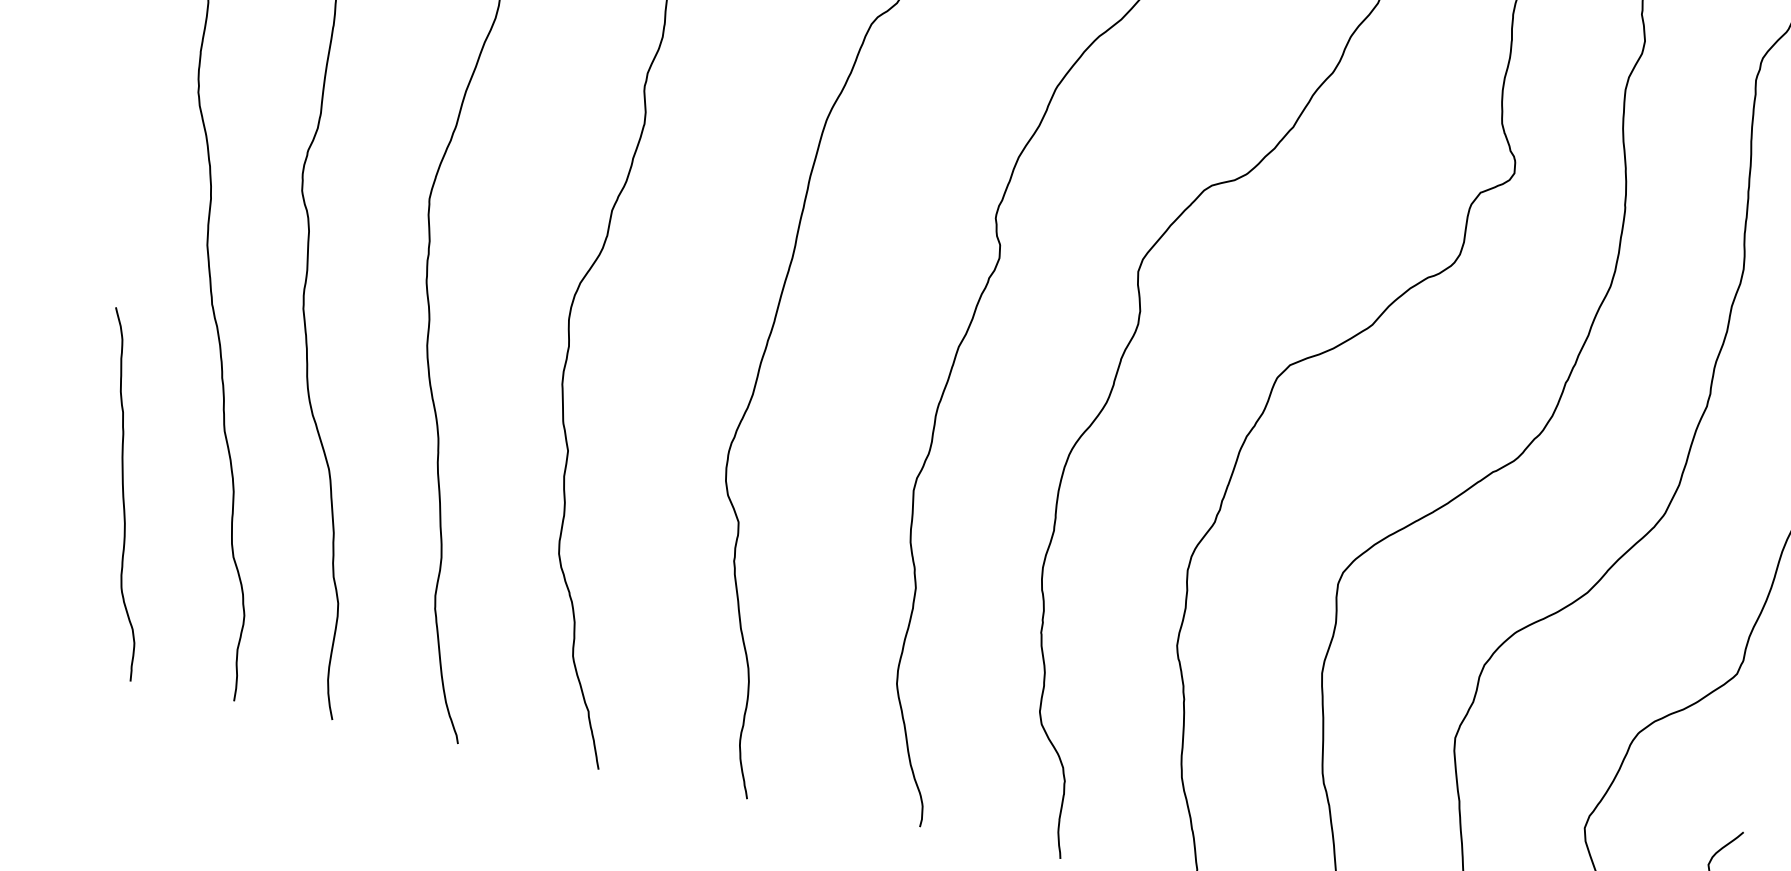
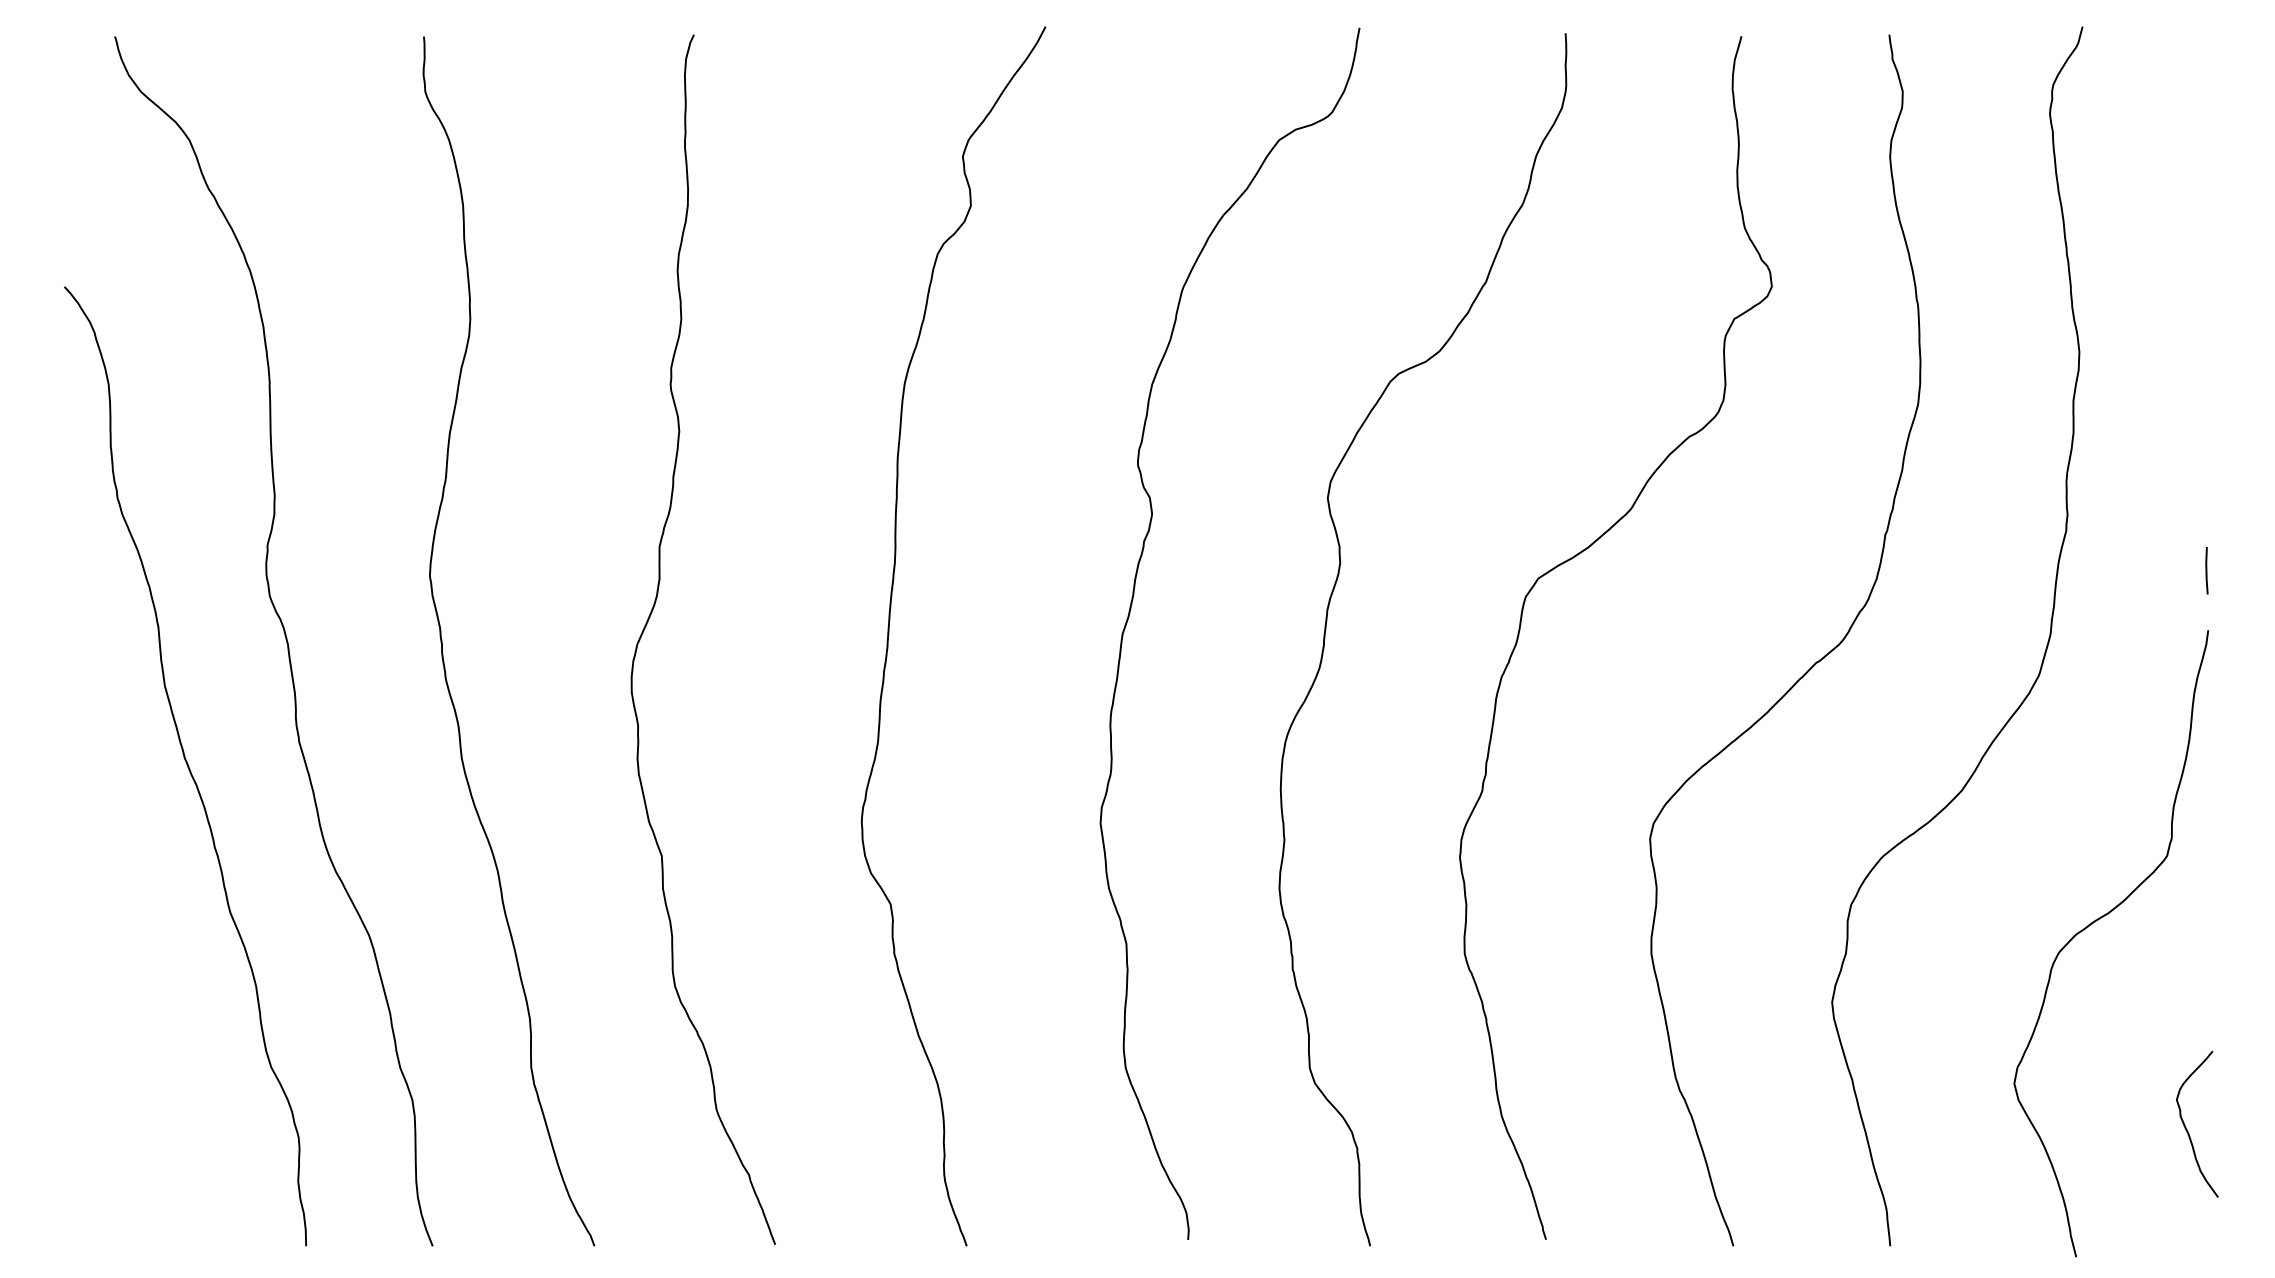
curve: (123, 494) -> (119, 1015), removed

